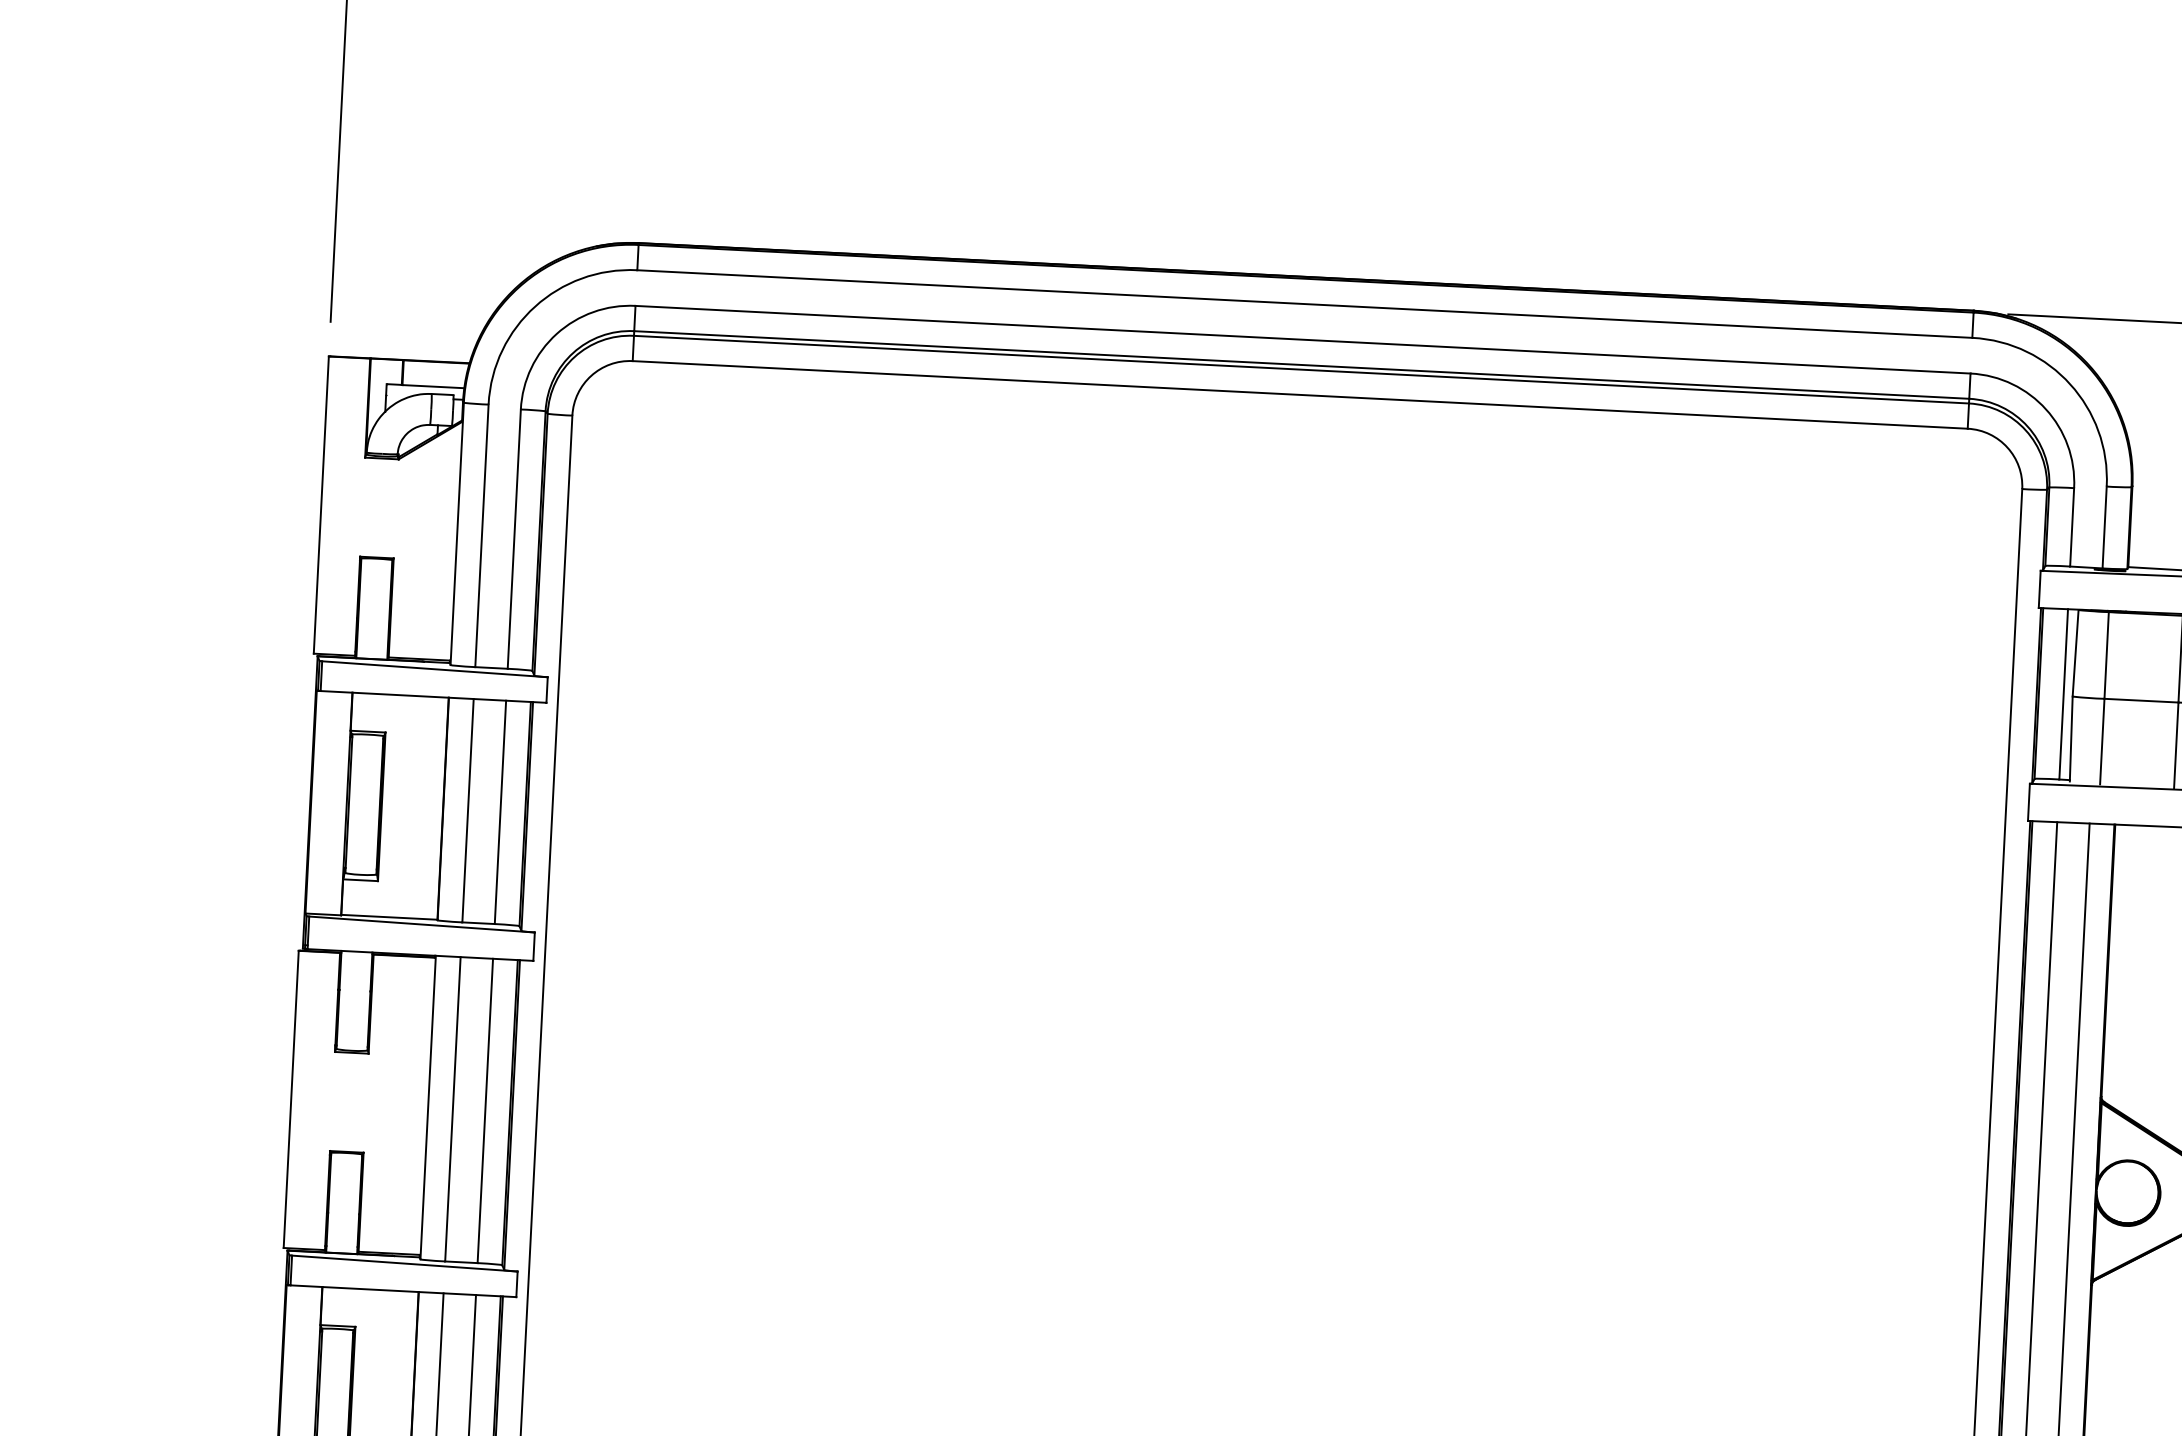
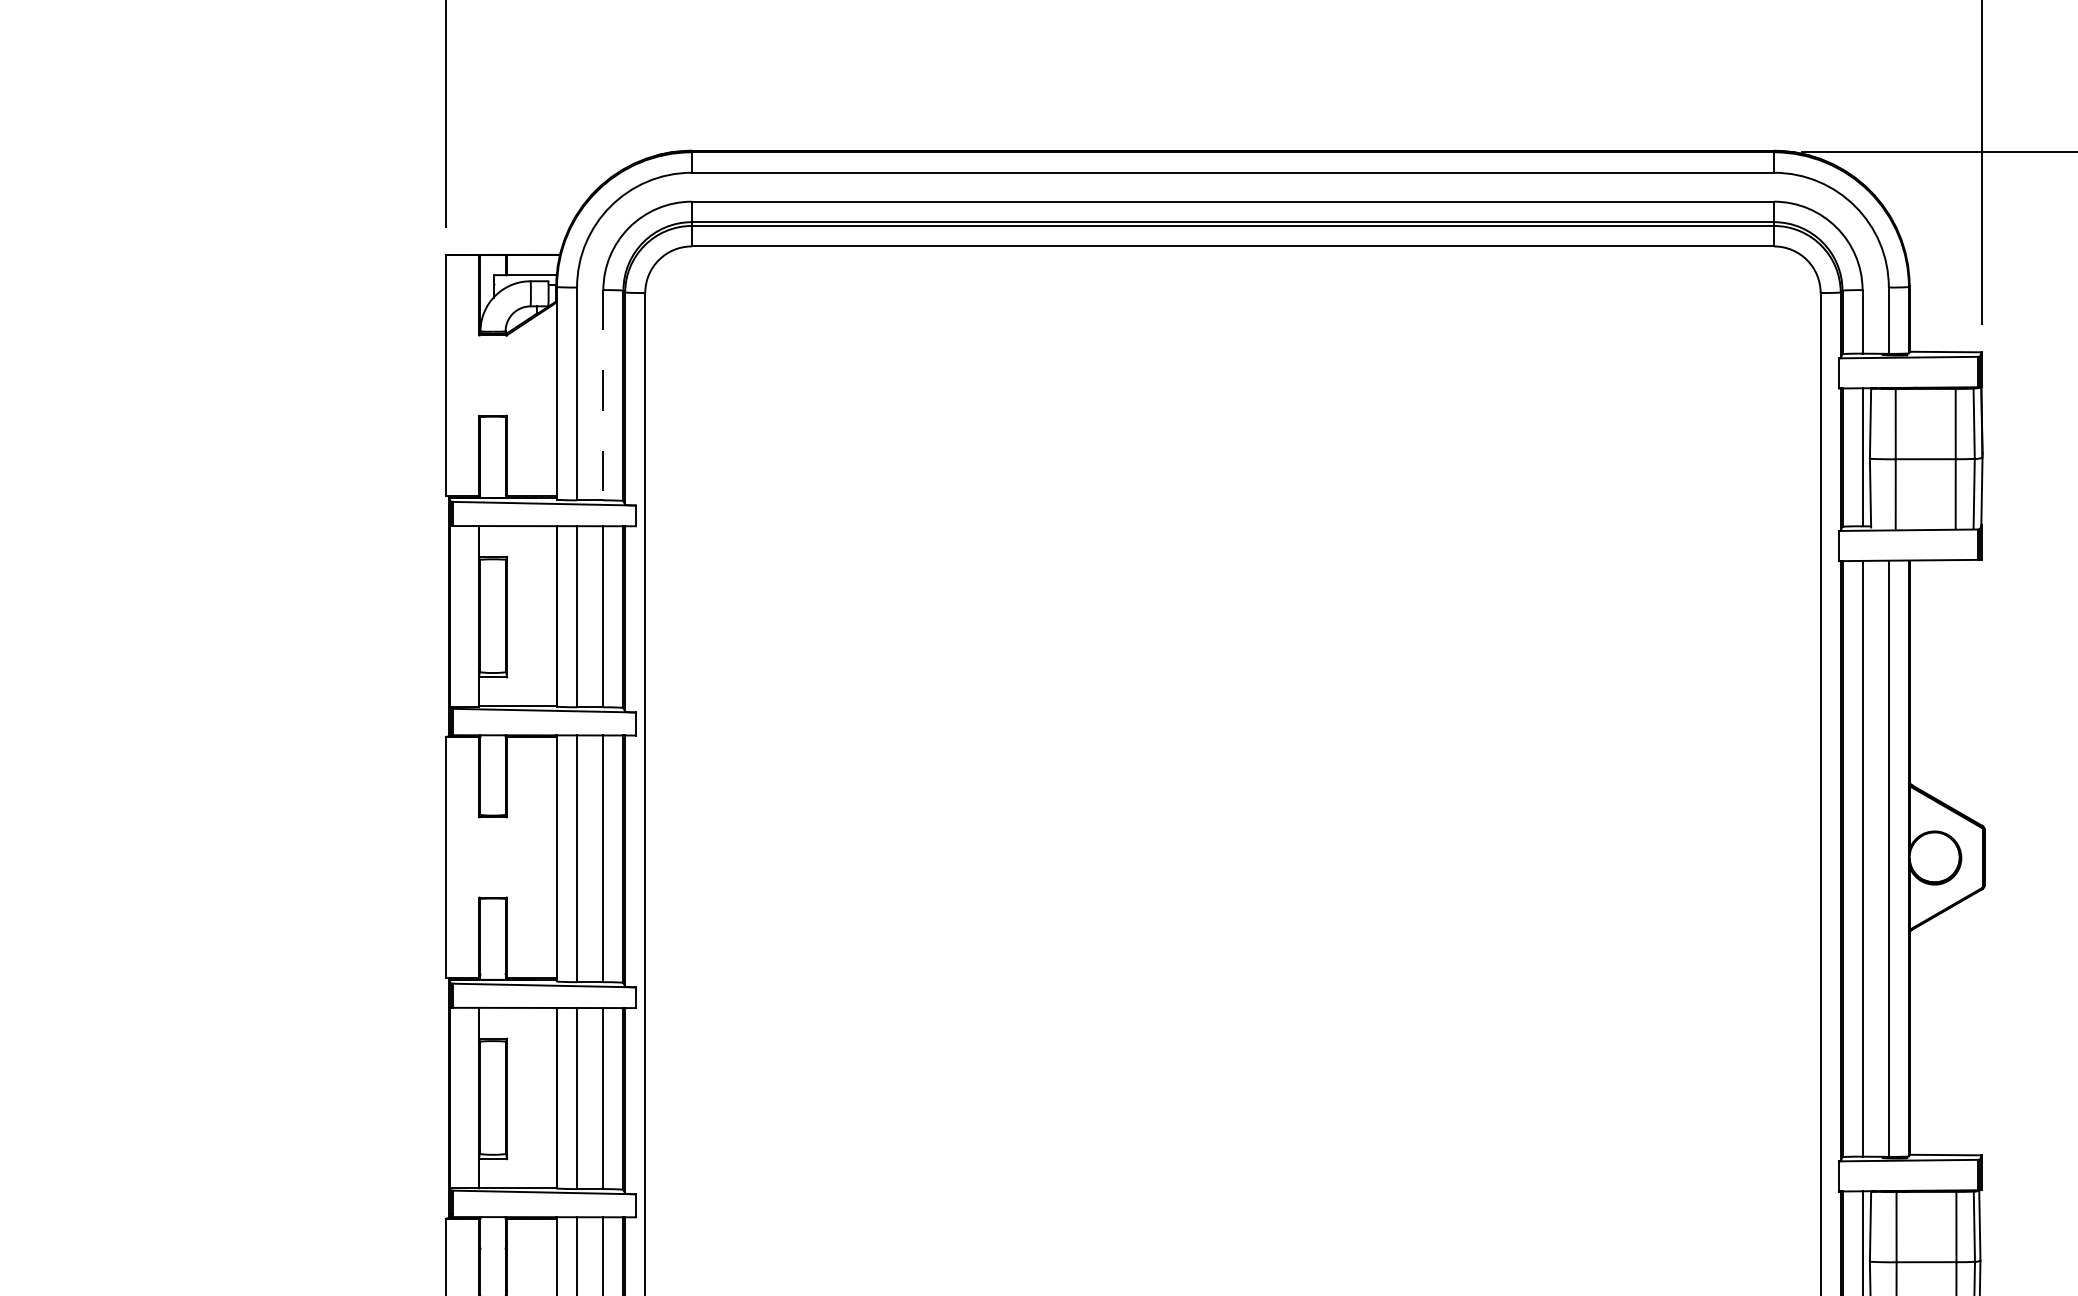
line: (514, 539) -> (603, 395), solid -> dashed

